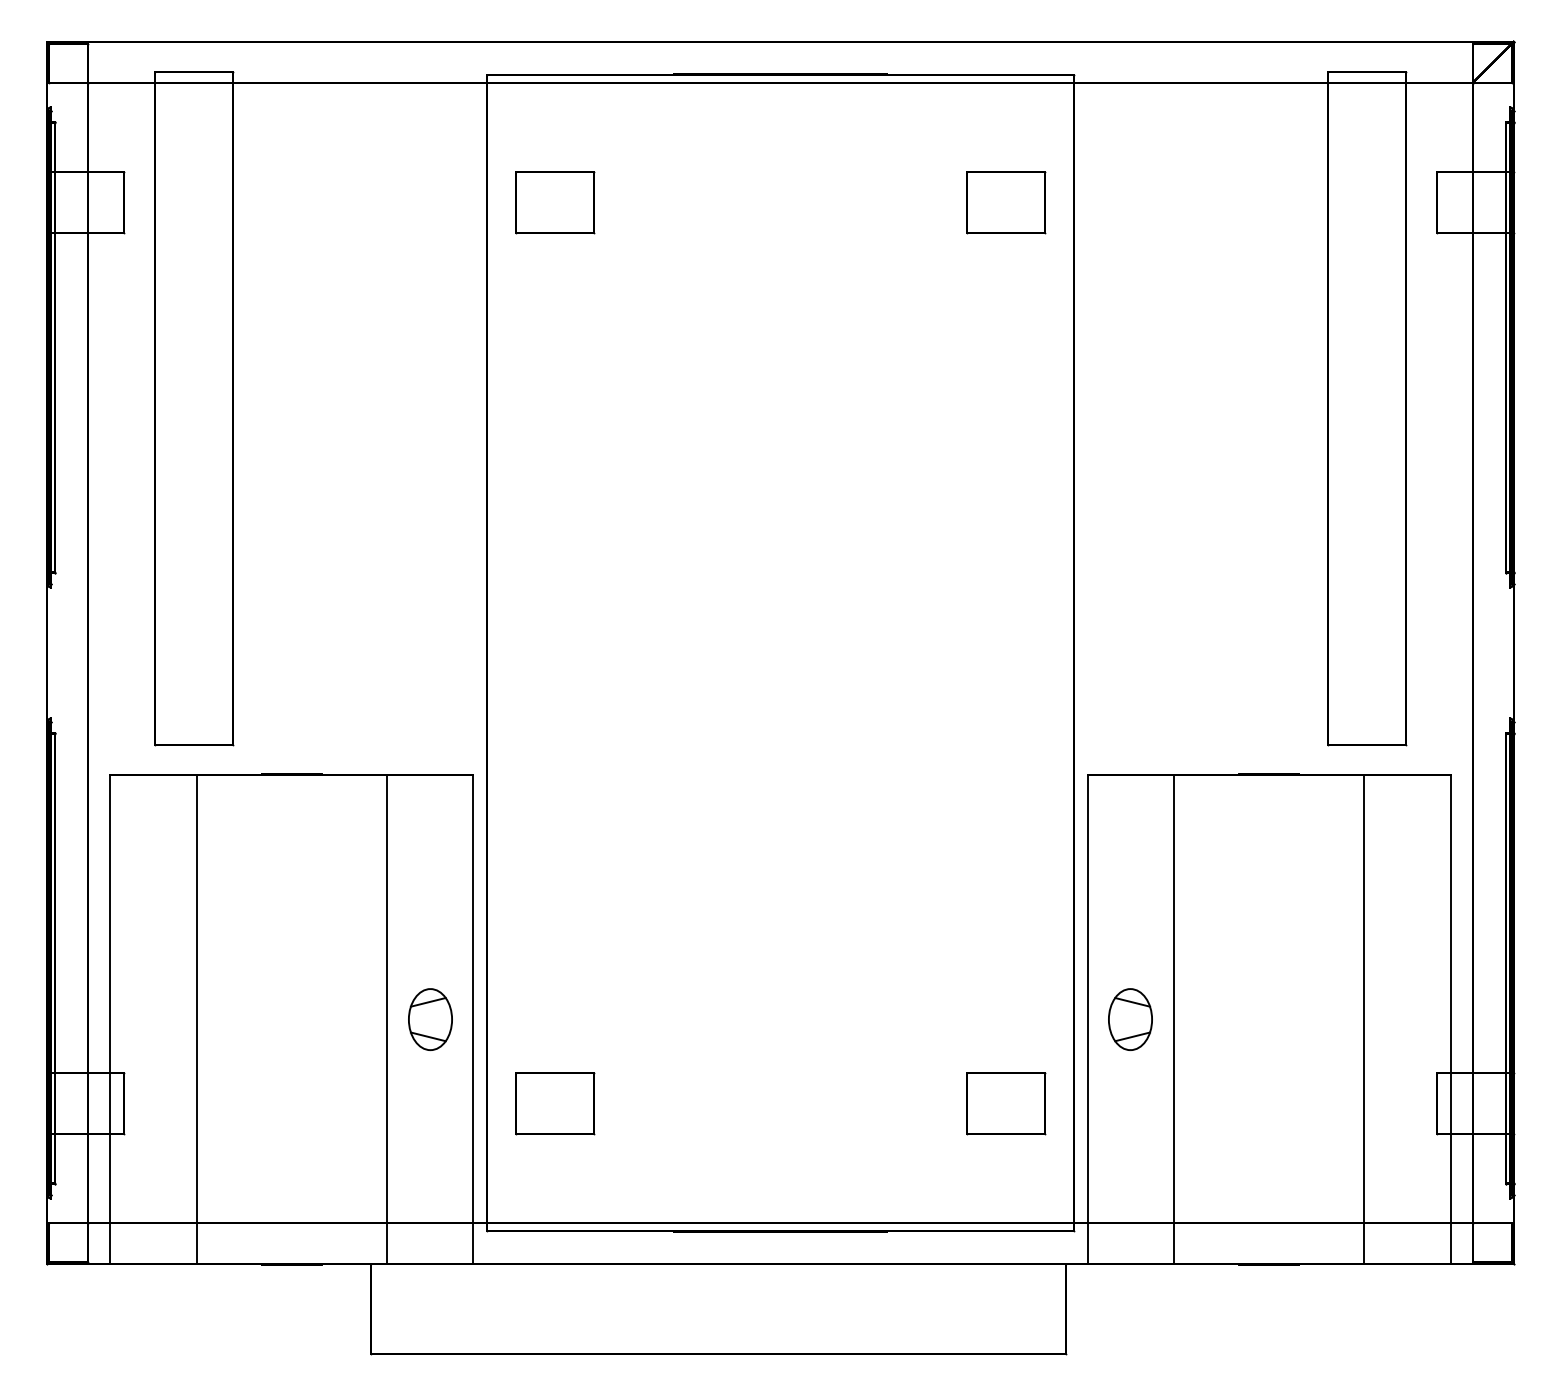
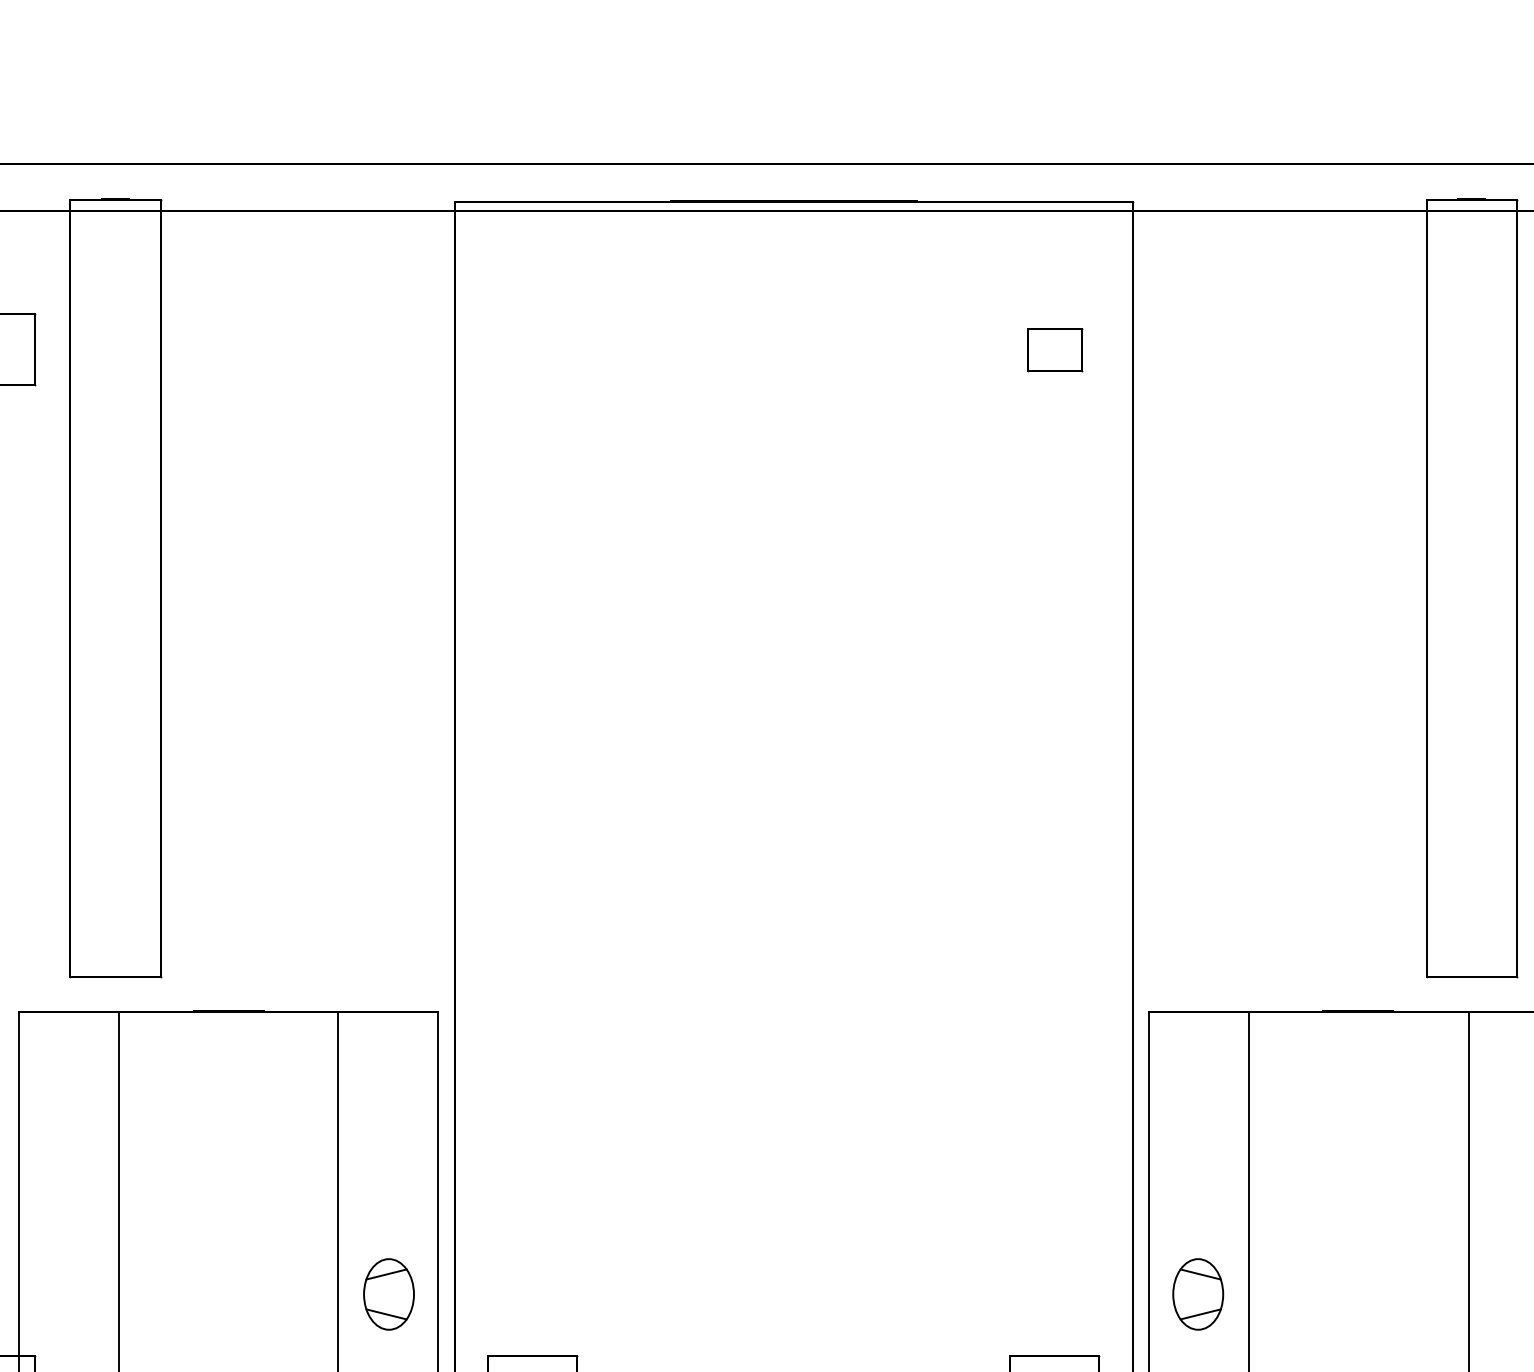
part: (555, 202) -> (533, 349), removed
part: (1006, 202) -> (1054, 349), size x0.6

